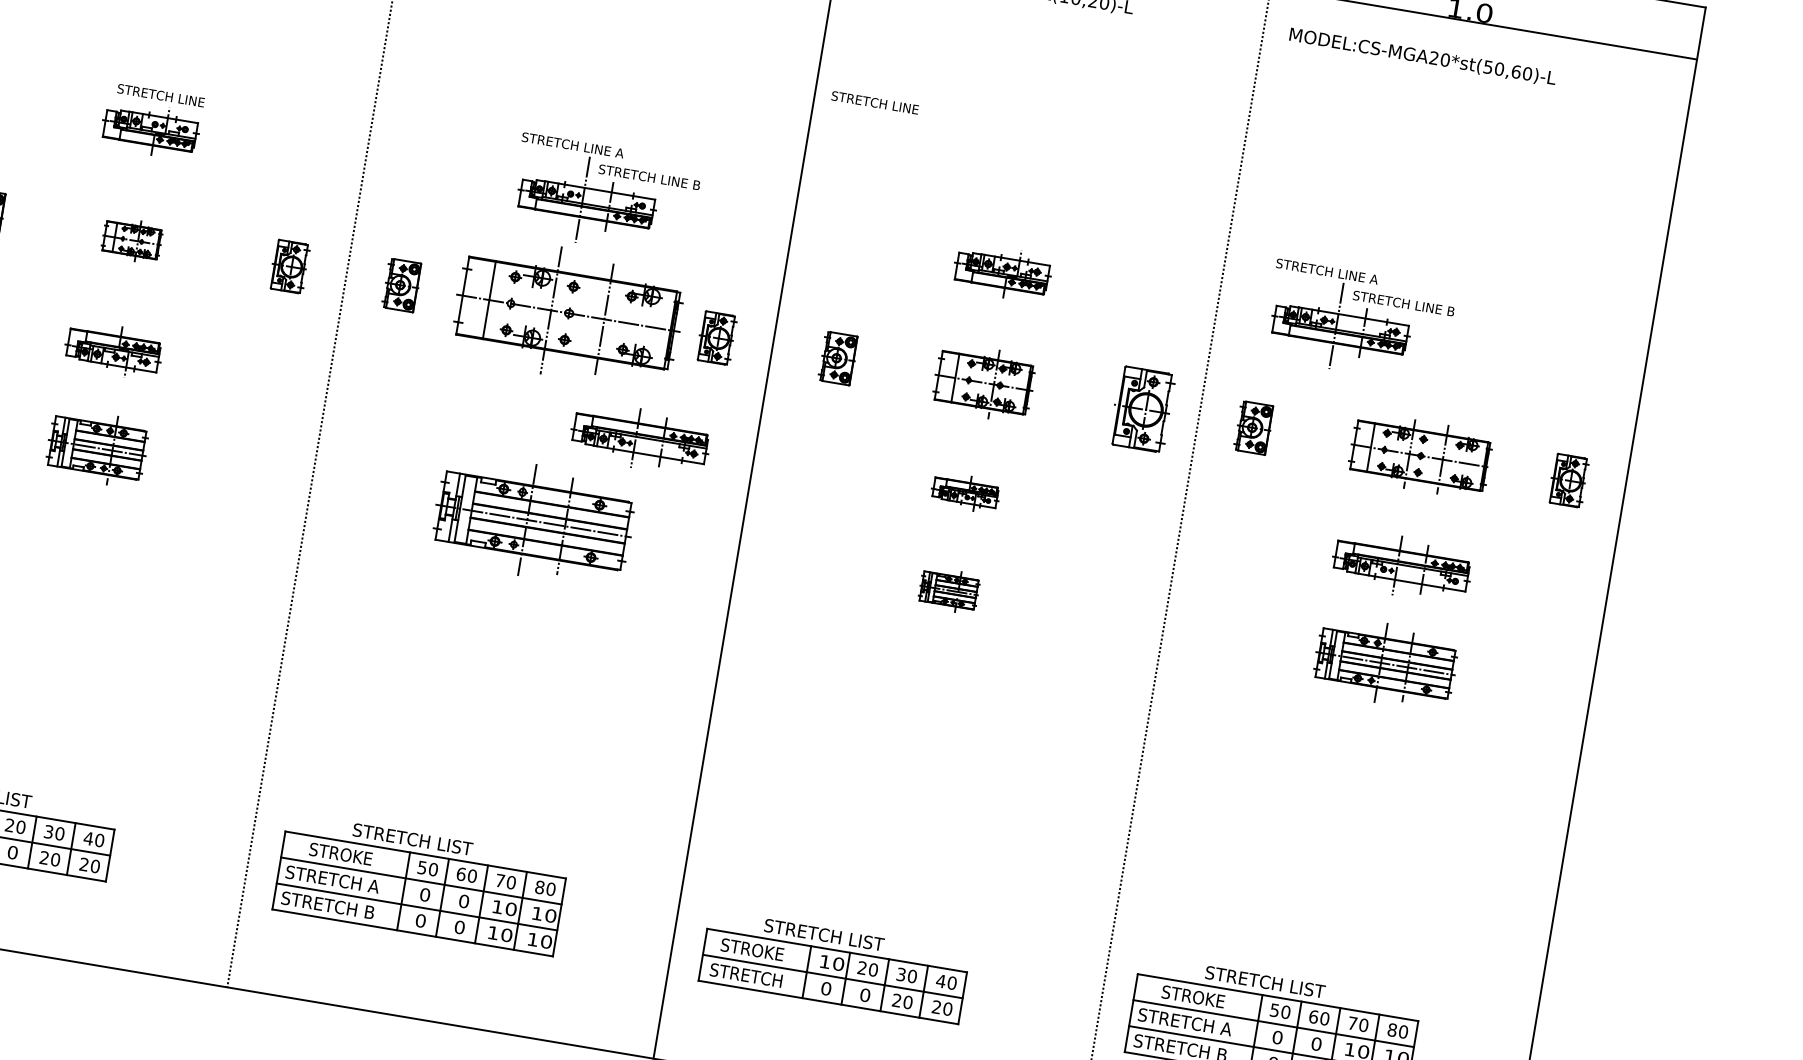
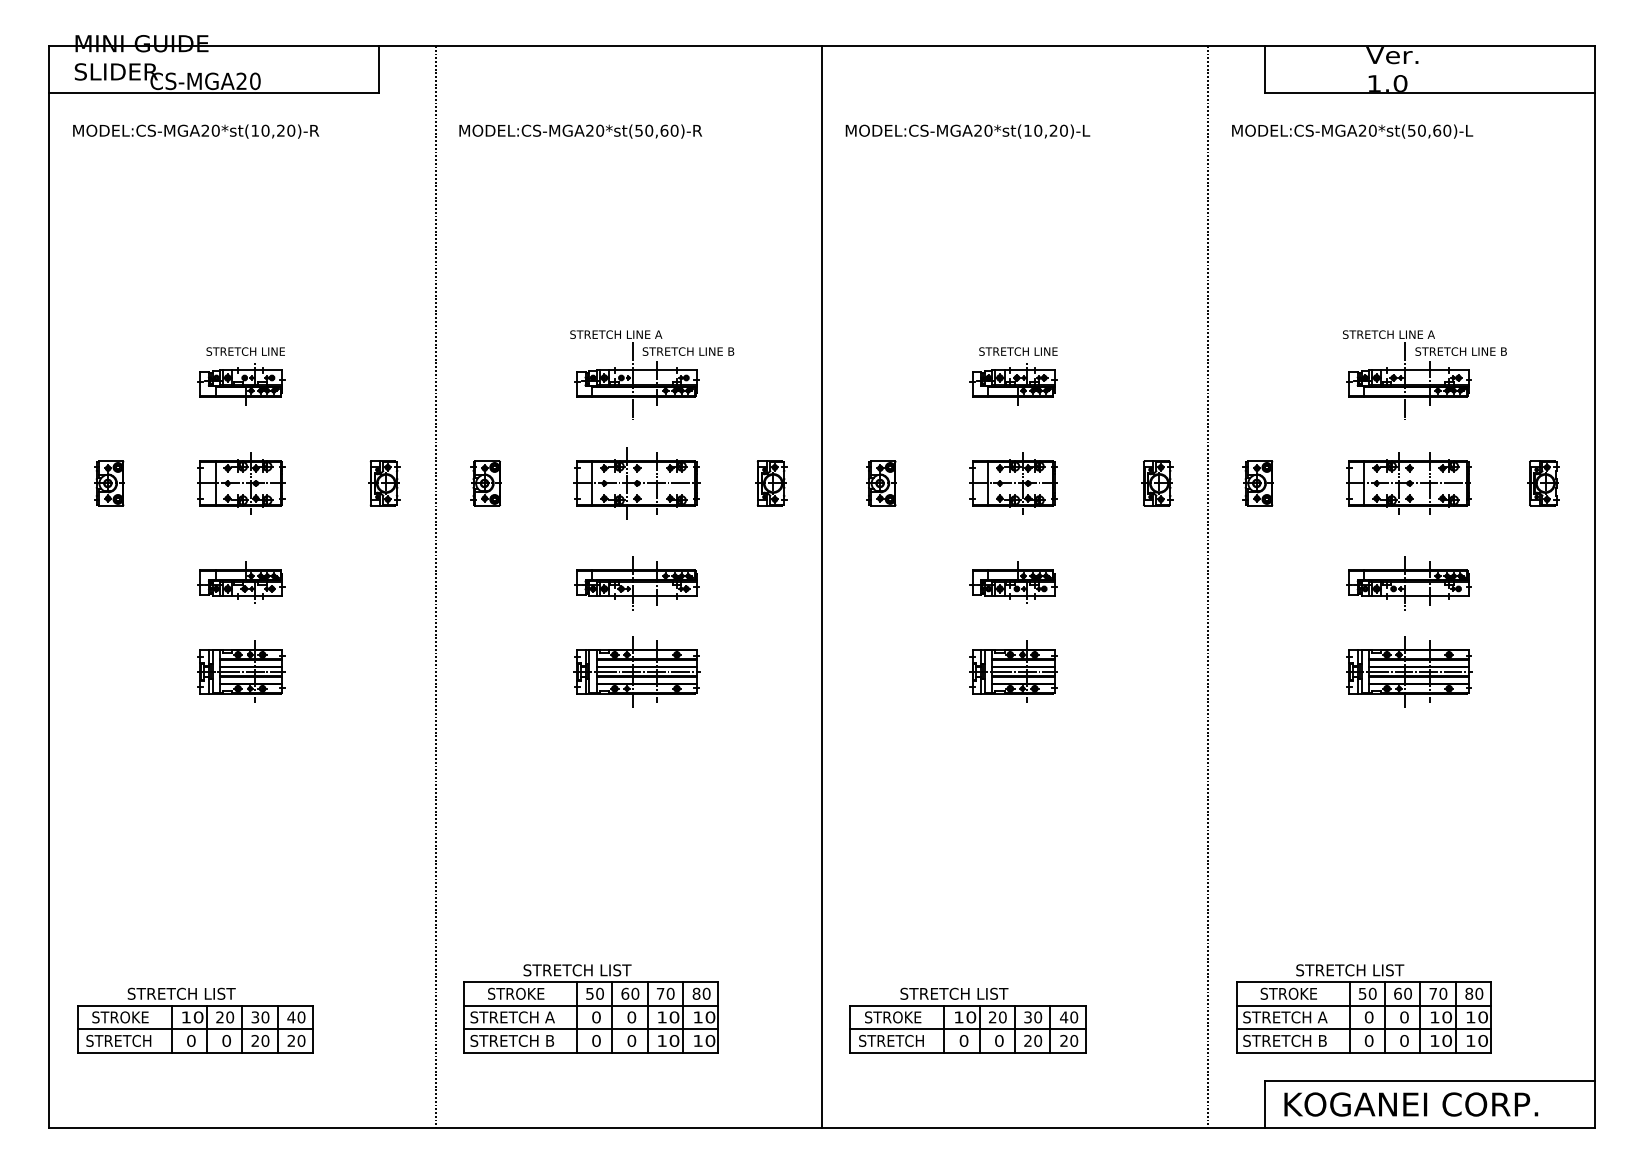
text: (875, 102) -> (1018, 351), moved
part: (132, 240) -> (241, 483), size x1.67
part: (567, 313) -> (636, 483), size x0.62
part: (1359, 322) -> (1424, 374), moved
part: (1142, 409) -> (1157, 483), size x0.62
part: (639, 438) -> (636, 583), moved
part: (965, 492) -> (1013, 582), size x1.43
part: (533, 520) -> (636, 671), size x0.71
part: (949, 590) -> (1013, 671), size x1.67

